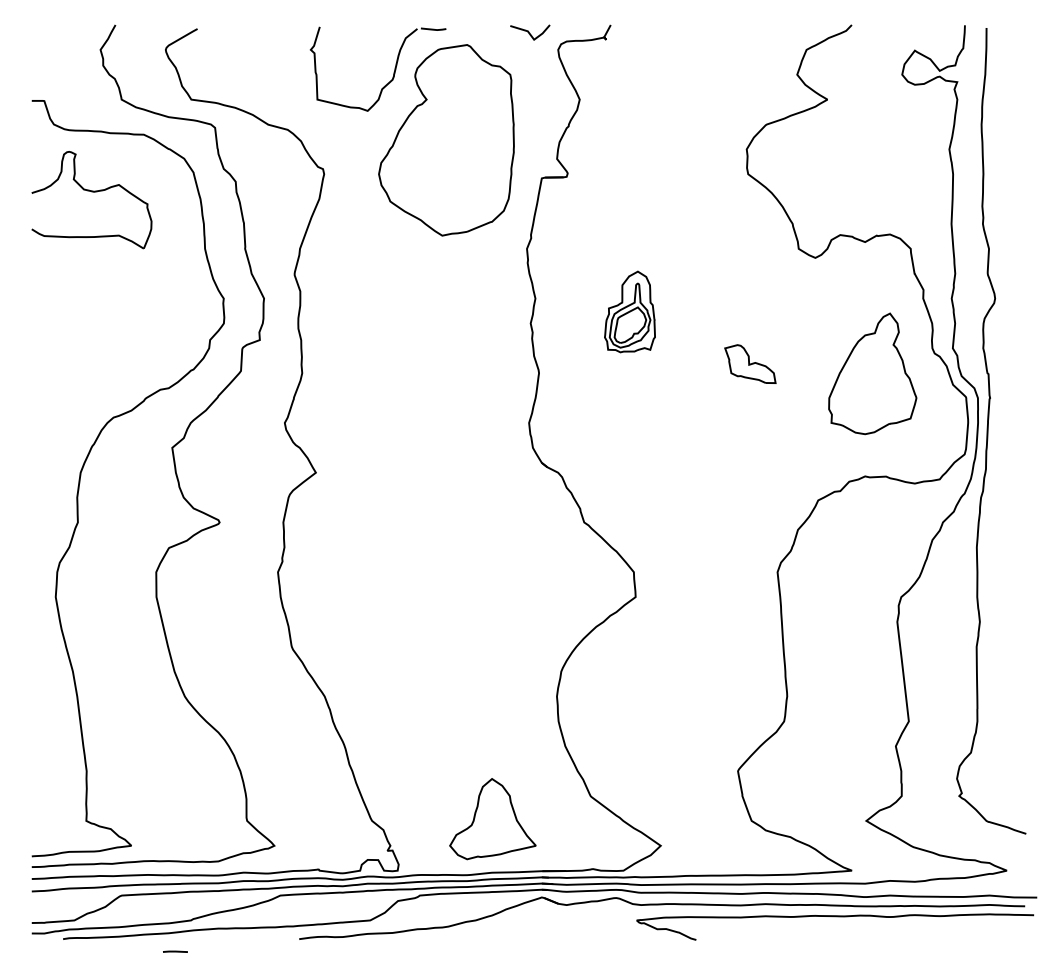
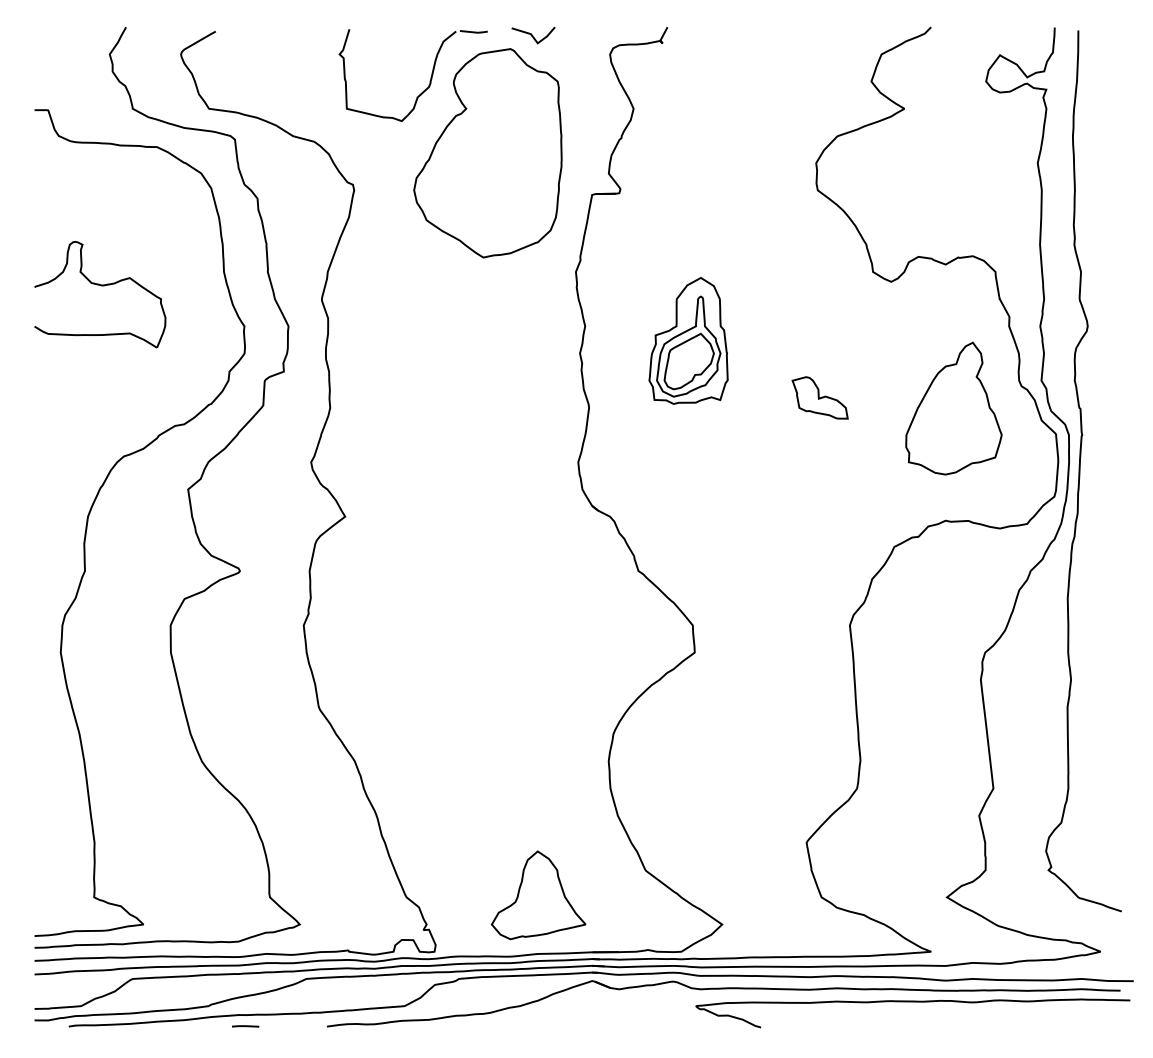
line: (530, 32) -> (533, 35), moved
part: (93, 192) -> (101, 286), moved
part: (629, 311) -> (688, 340), size x1.43
line: (175, 951) -> (245, 1026), moved

